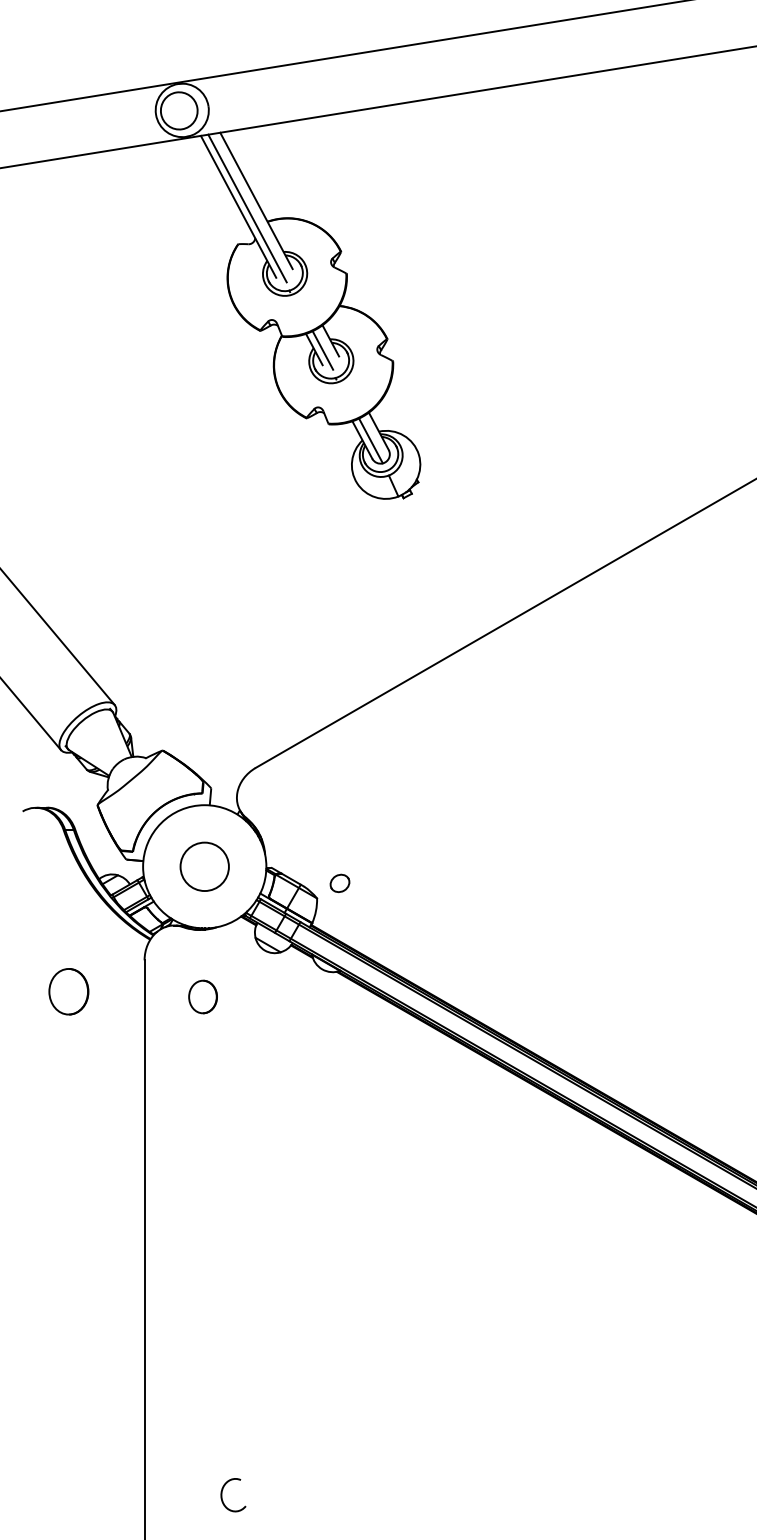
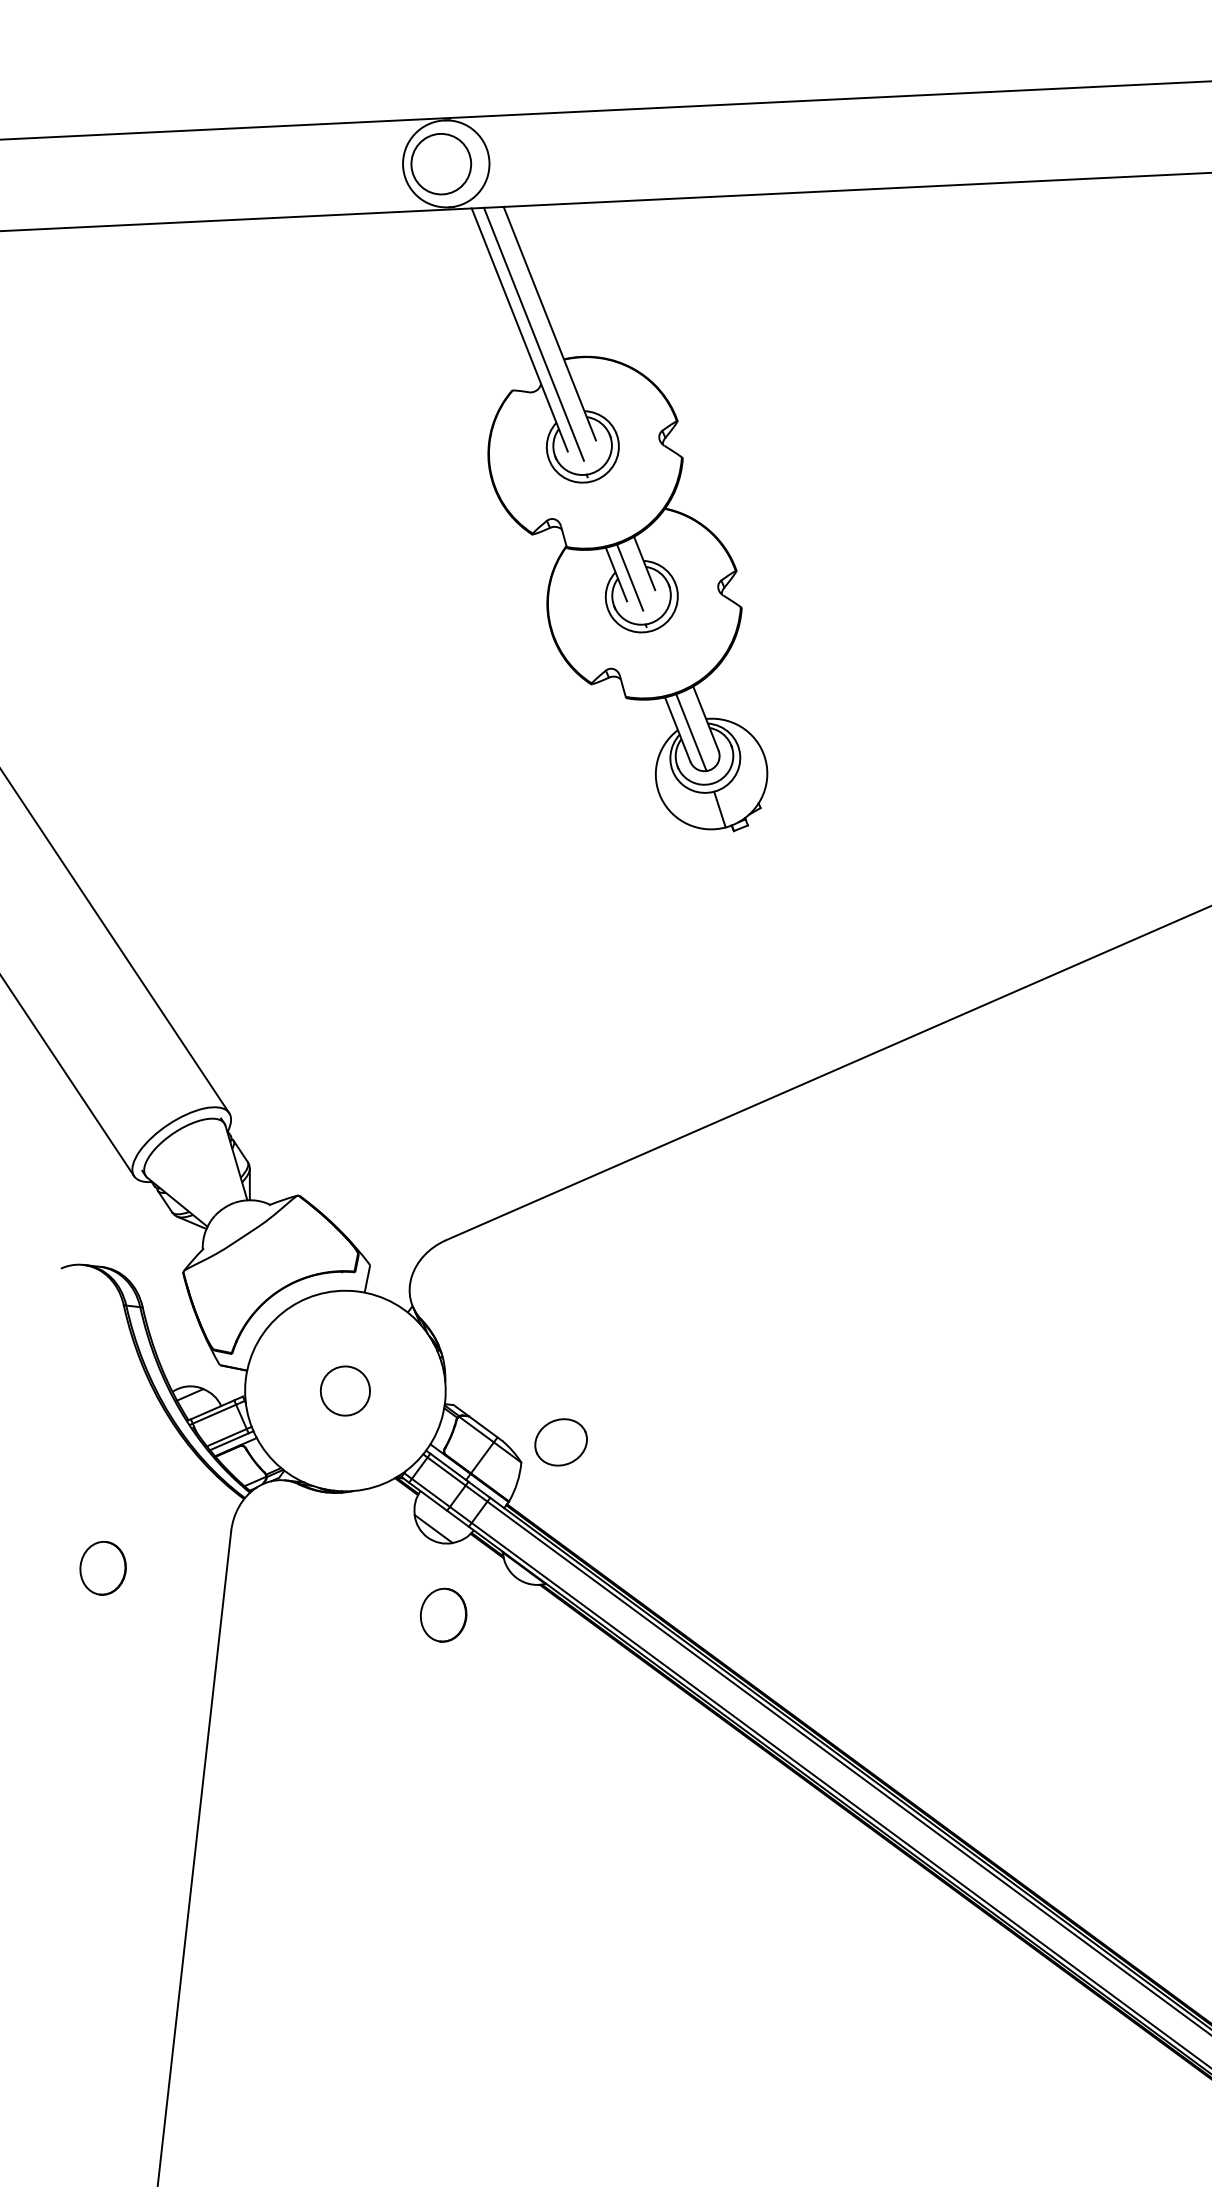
circle: (204, 866) -> (345, 1390), size x0.62
part: (339, 883) -> (560, 1442), size x1.67
part: (68, 991) -> (102, 1567), size x0.71
part: (202, 996) -> (442, 1614), moved

